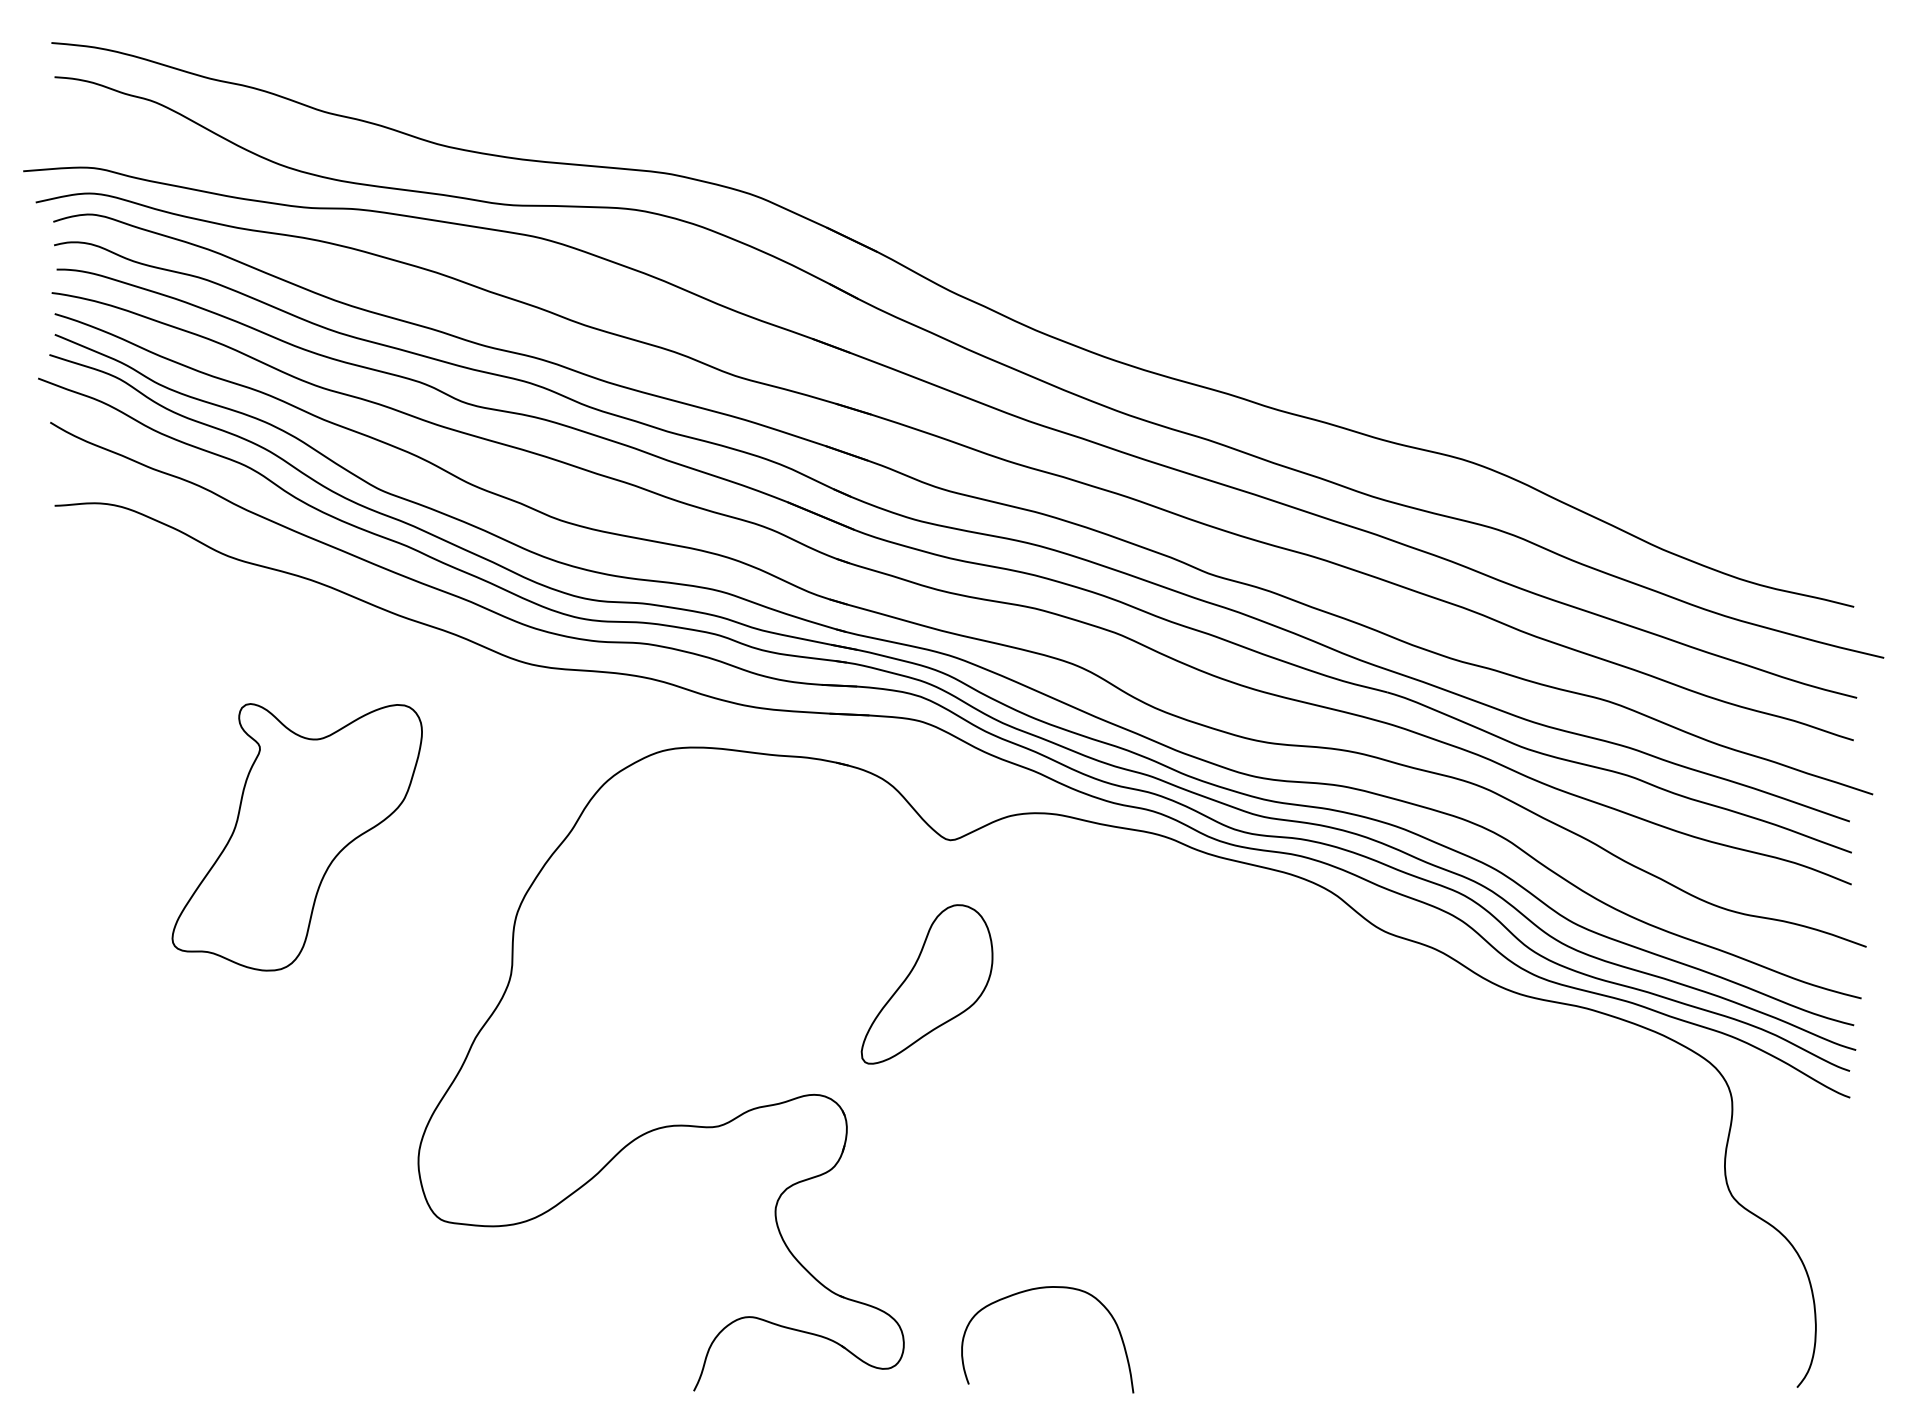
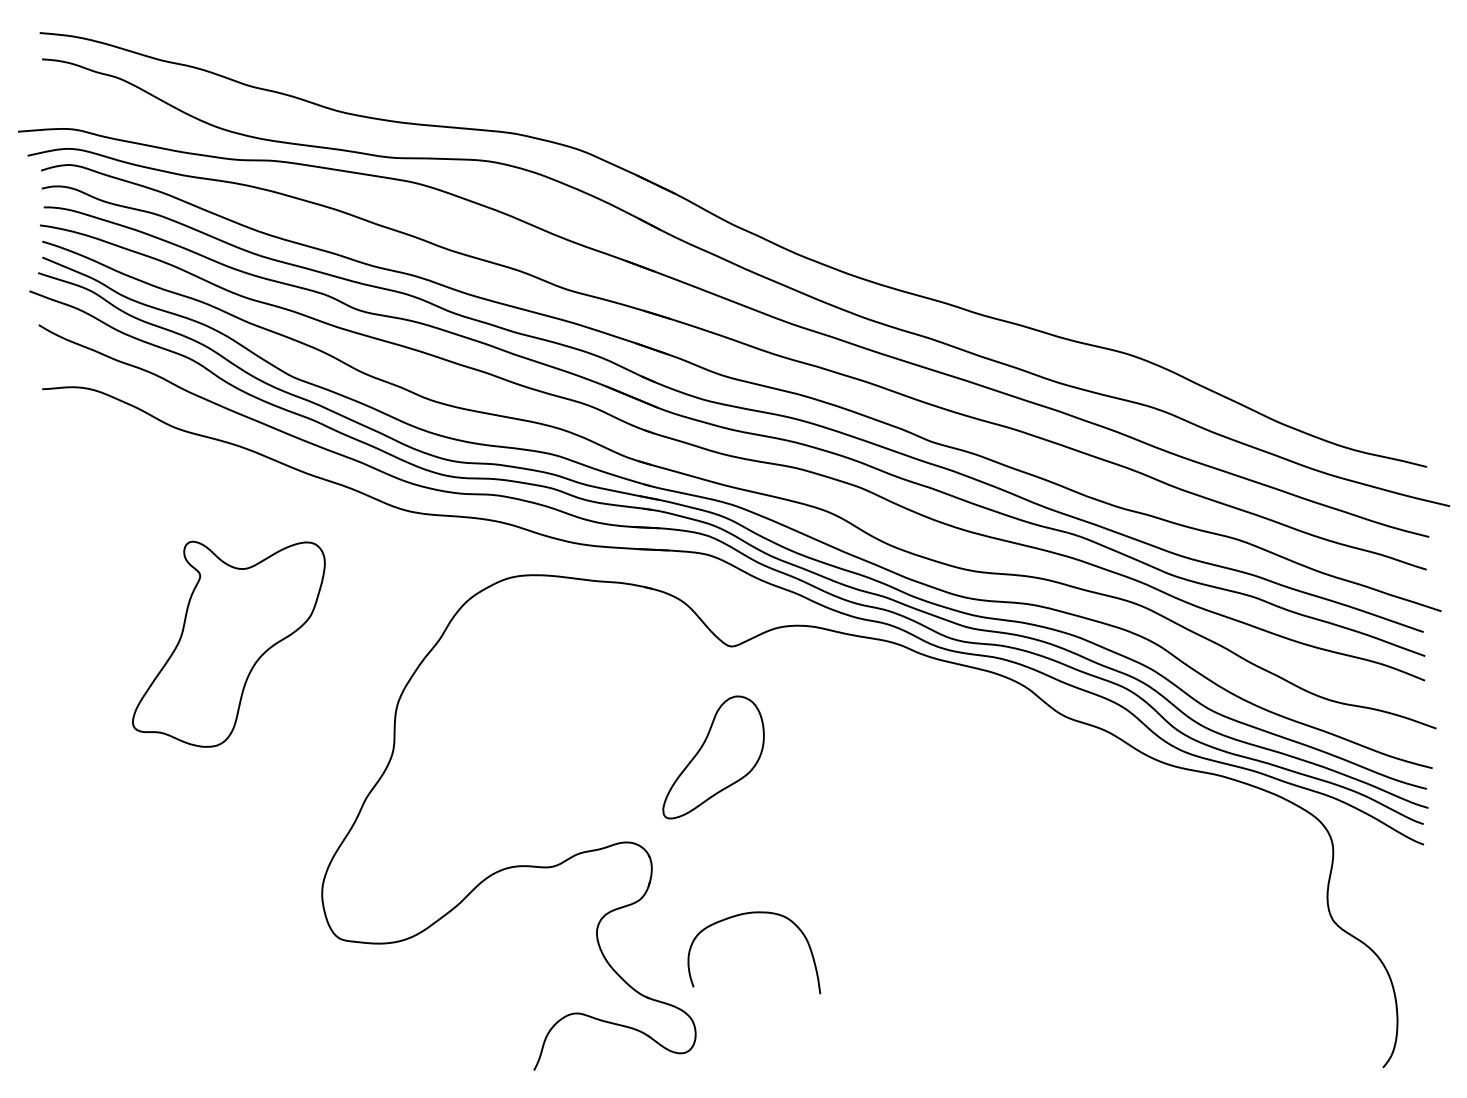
curve: (1038, 1289) -> (747, 914), moved

